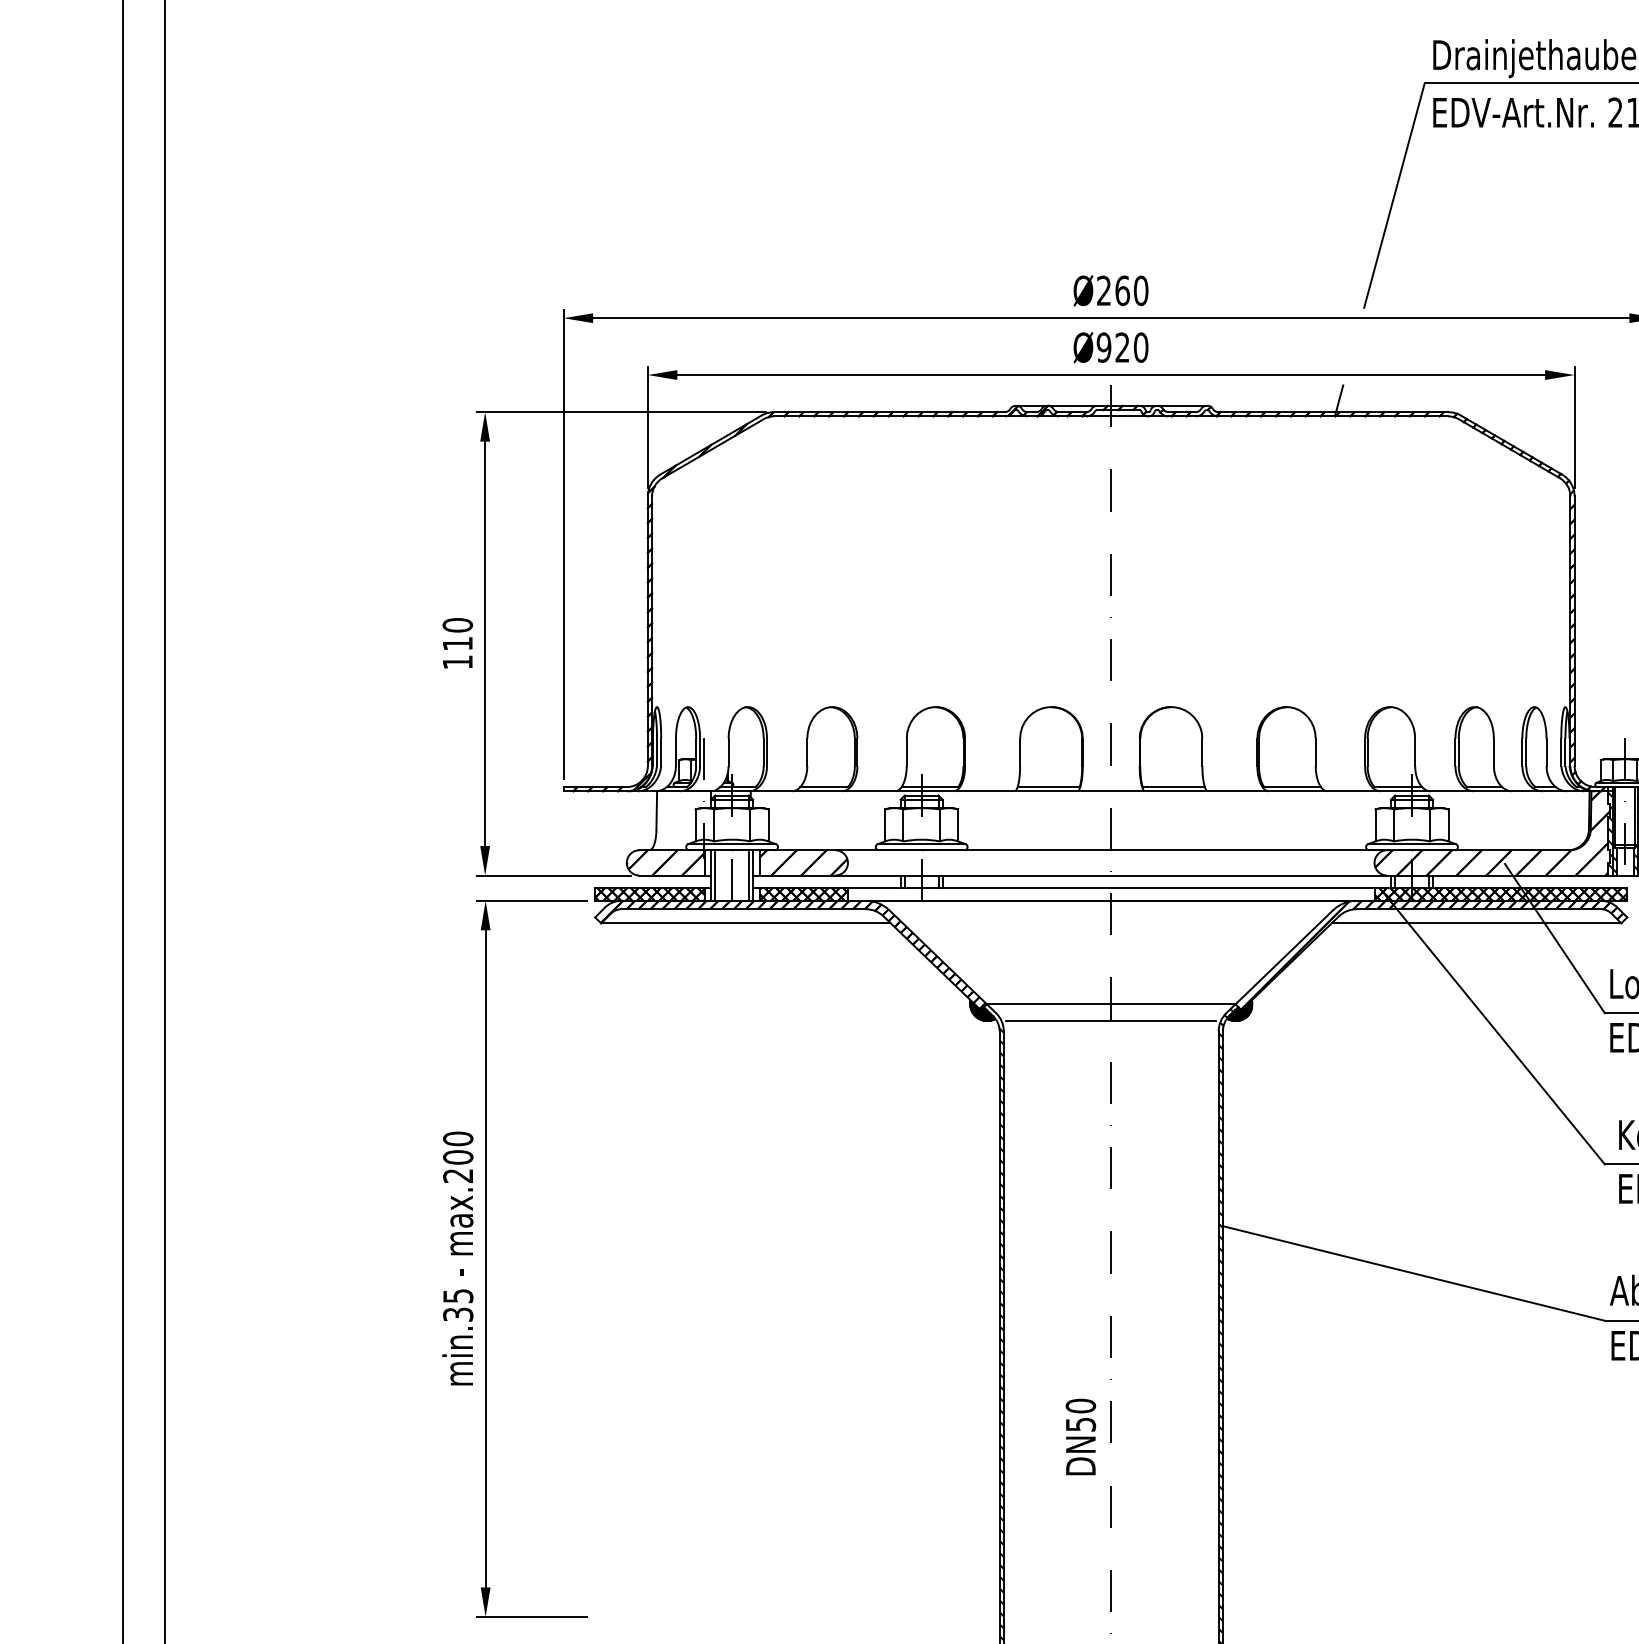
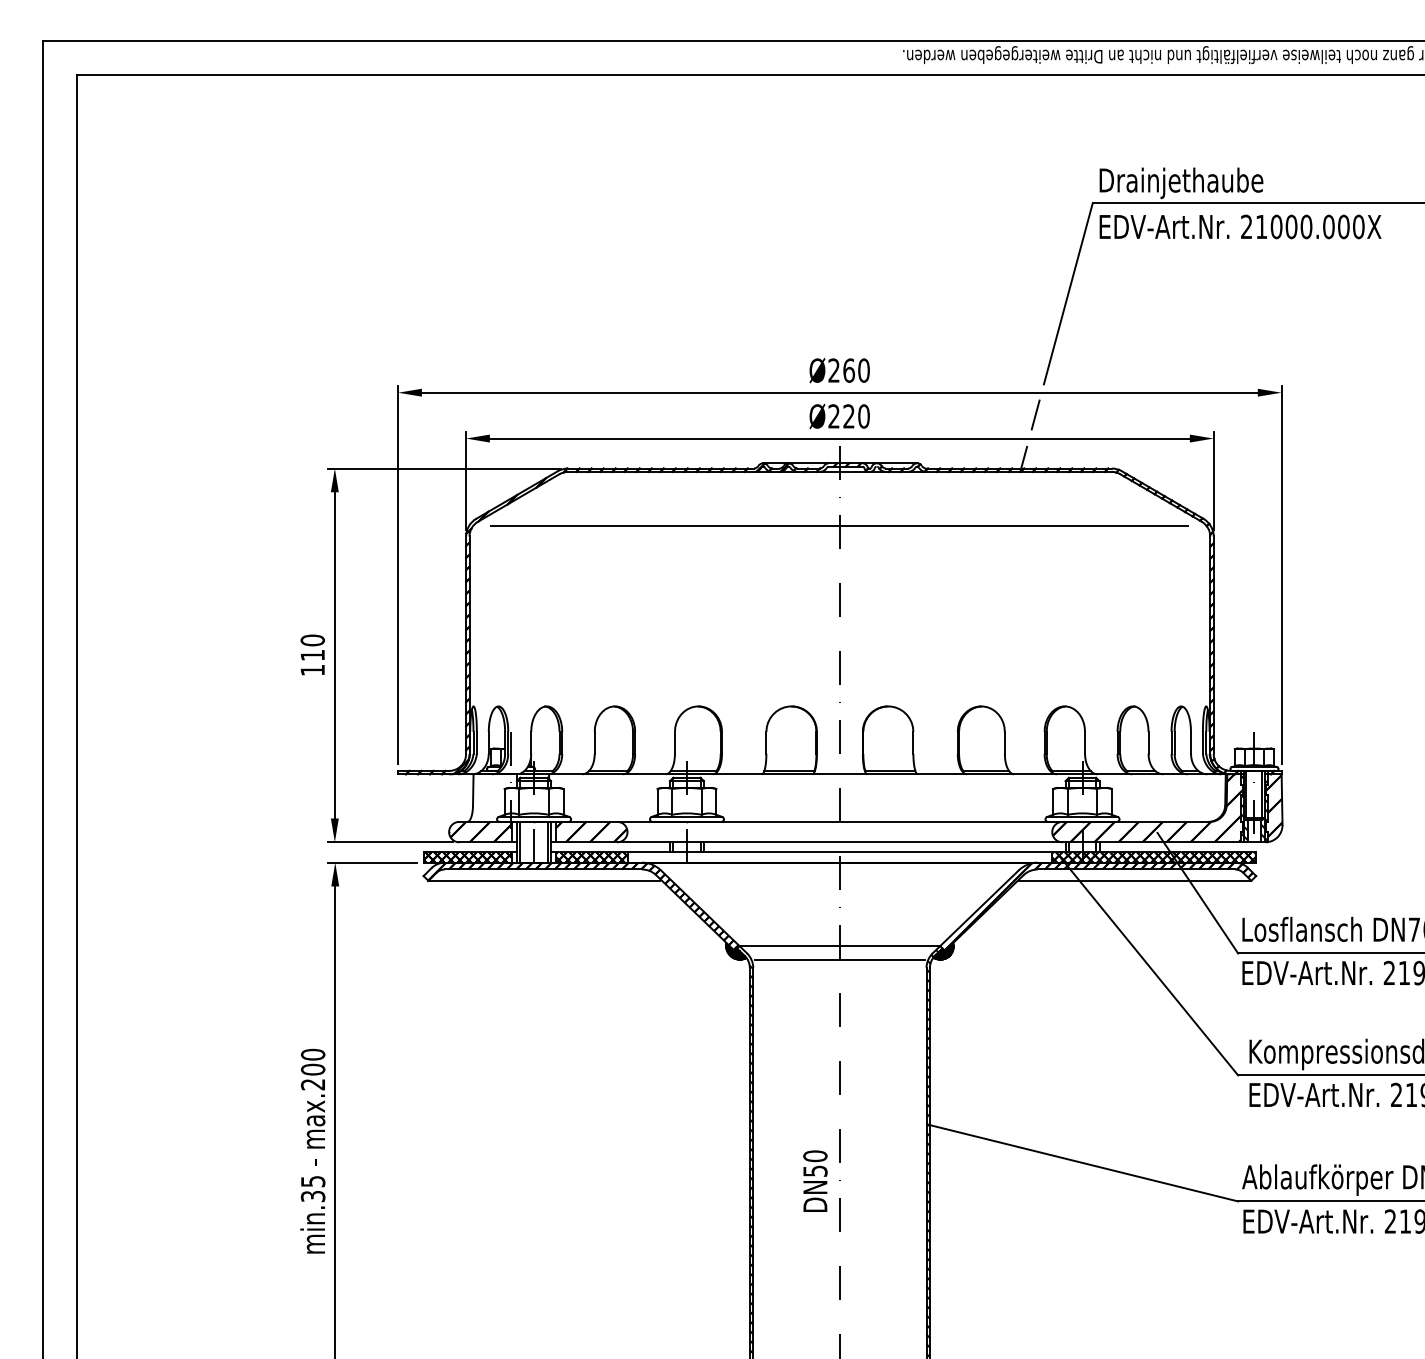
line: (1353, 345) -> (1035, 414), added
text: (1103, 347) -> (833, 416), Ø920 -> Ø220
line: (1109, 484) -> (838, 526), added
text: (1081, 1436) -> (815, 1180), moved

